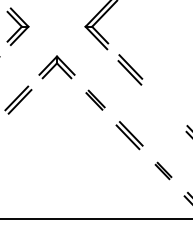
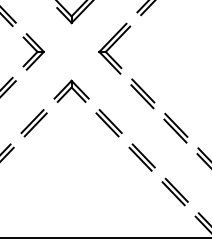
part: (94, 100) -> (108, 123), size x1.43
part: (163, 104) -> (175, 127), added
part: (162, 170) -> (174, 191), size x1.67

